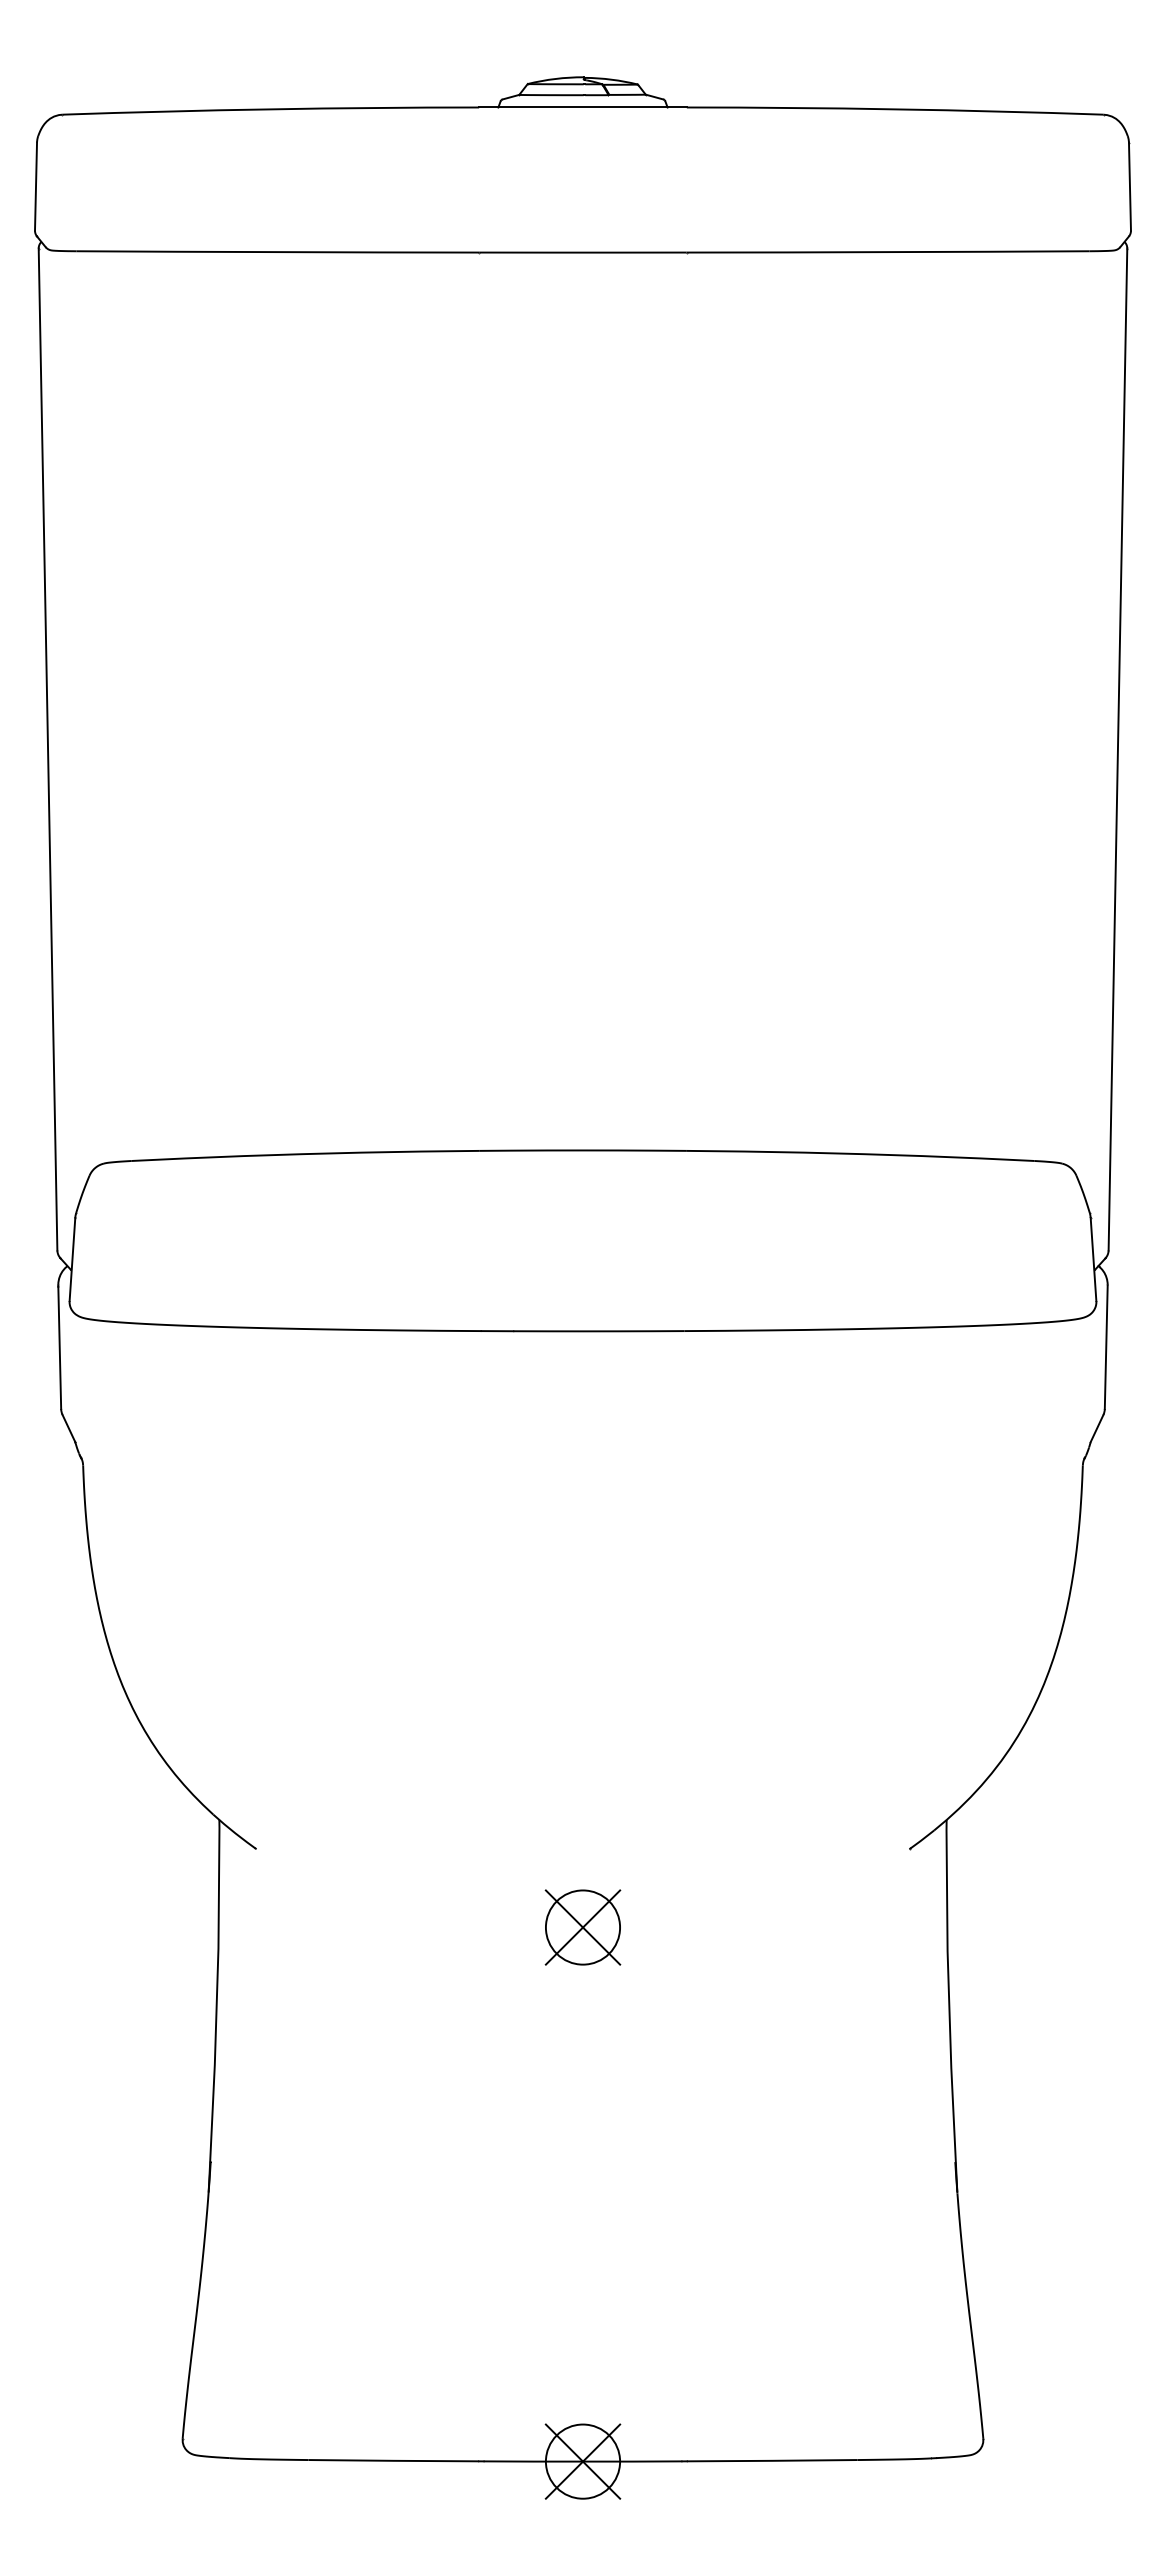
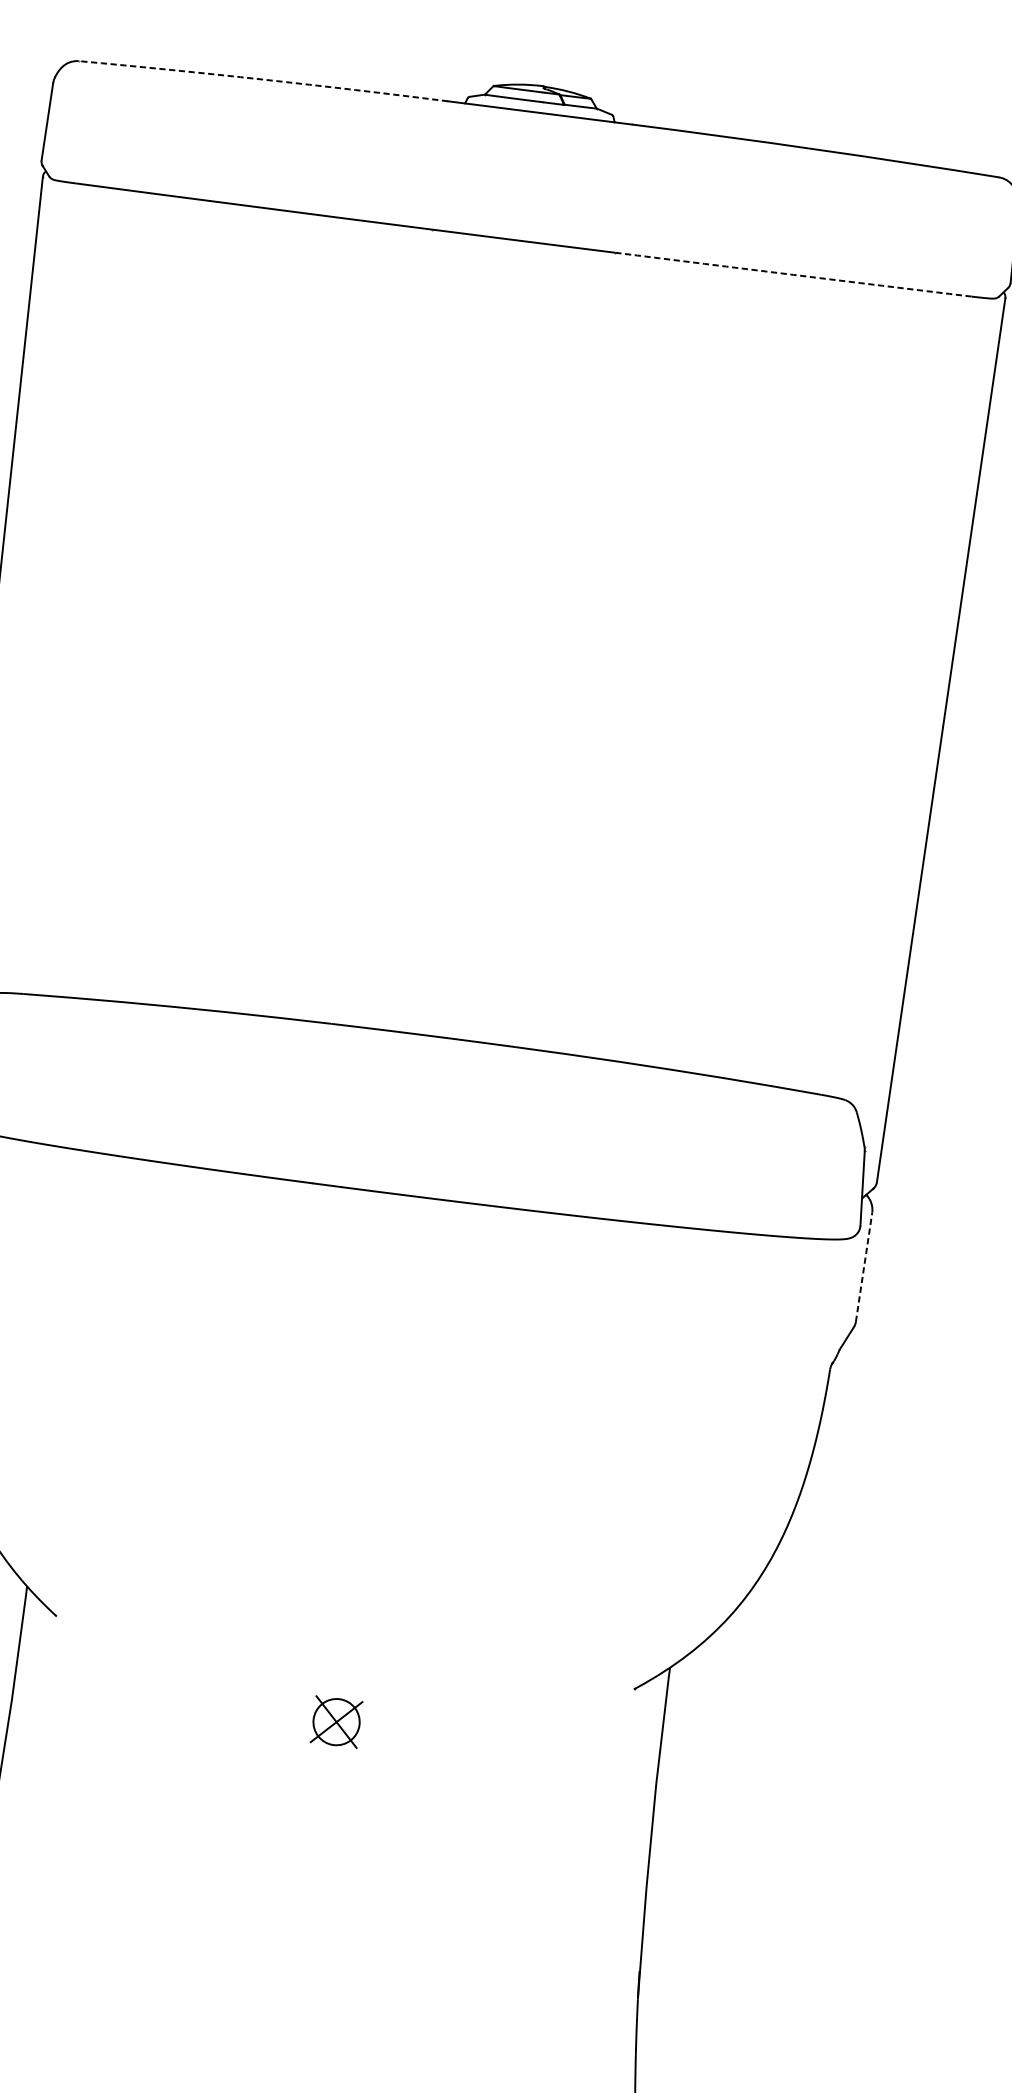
arc: (270, 109) -> (263, 79), solid -> dashed
arc: (887, 252) -> (792, 275), solid -> dashed
line: (1106, 1347) -> (864, 1267), solid -> dashed
part: (582, 1927) -> (336, 1722), size x0.7

